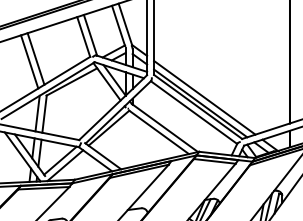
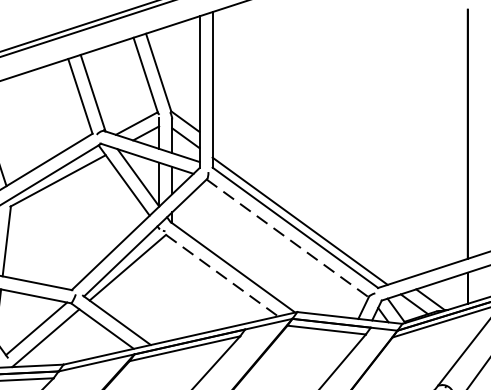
line: (204, 97) -> (307, 210), removed
line: (194, 112) -> (288, 238), solid -> dashed
line: (159, 132) -> (222, 275), solid -> dashed

